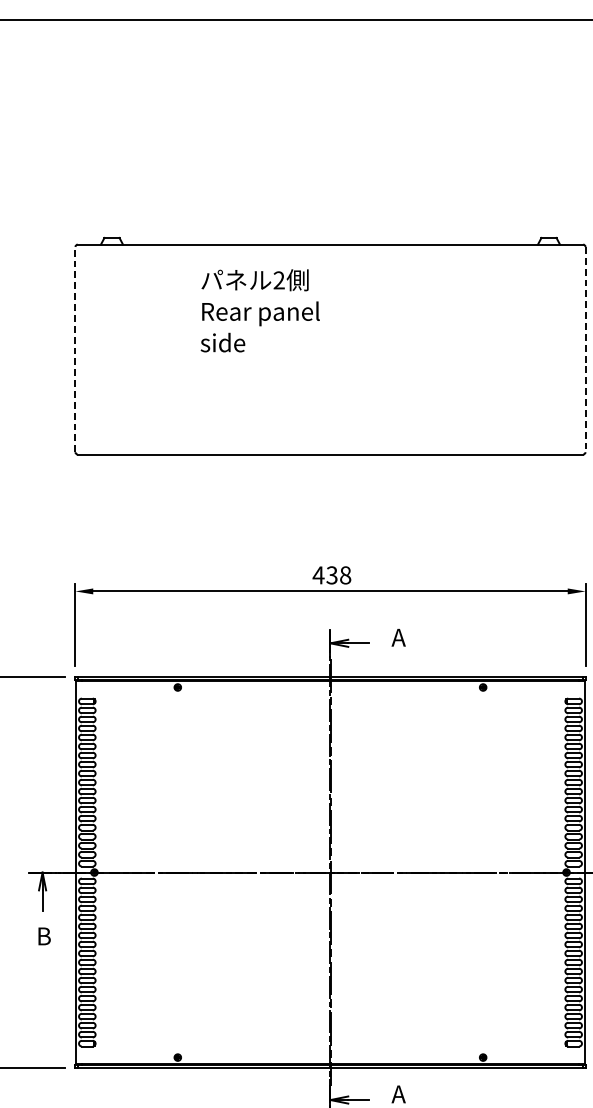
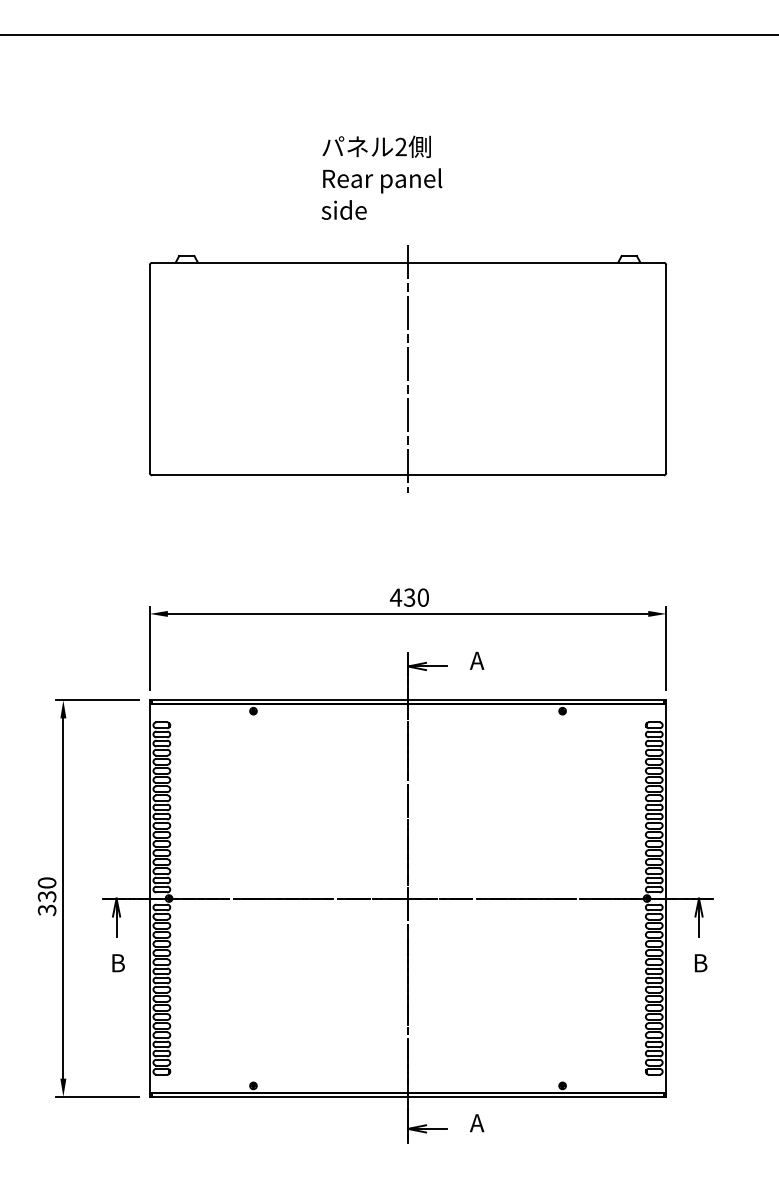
text: (259, 310) -> (381, 177), moved
line: (330, 349) -> (408, 368), added
line: (75, 350) -> (149, 369), dashed -> solid
line: (585, 350) -> (666, 369), dashed -> solid
text: (345, 575) -> (423, 597), 438 -> 430

